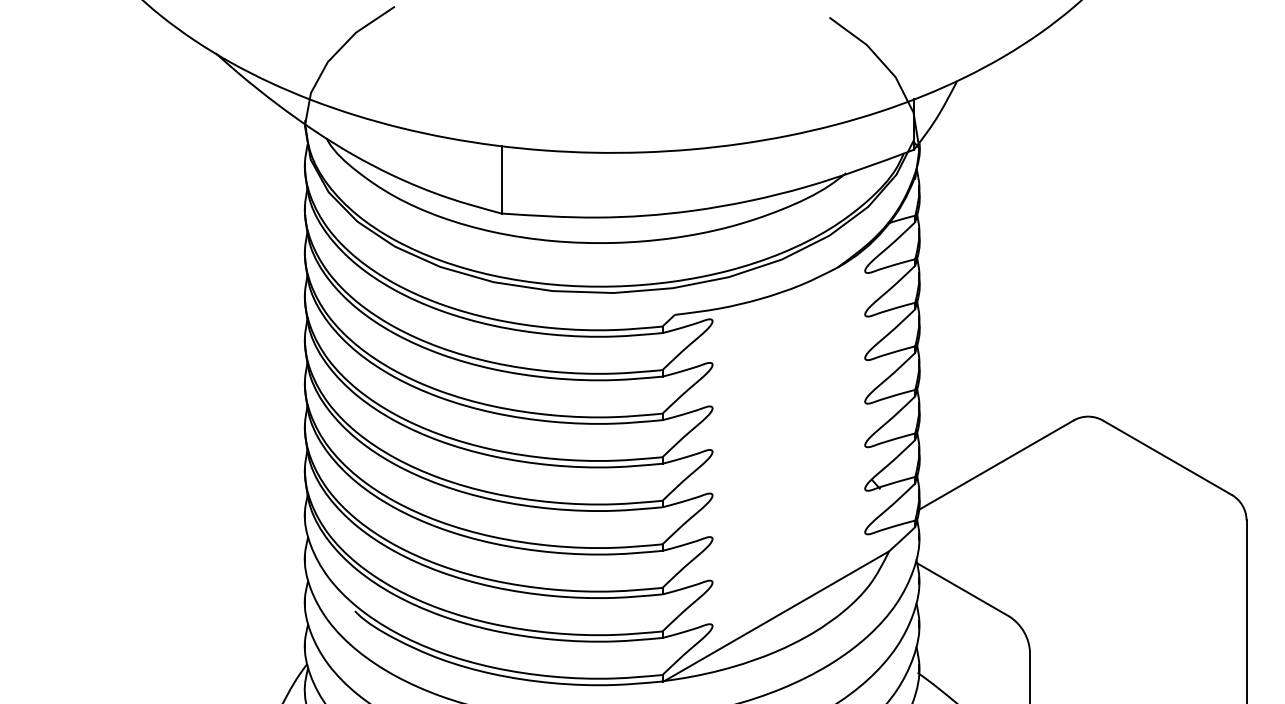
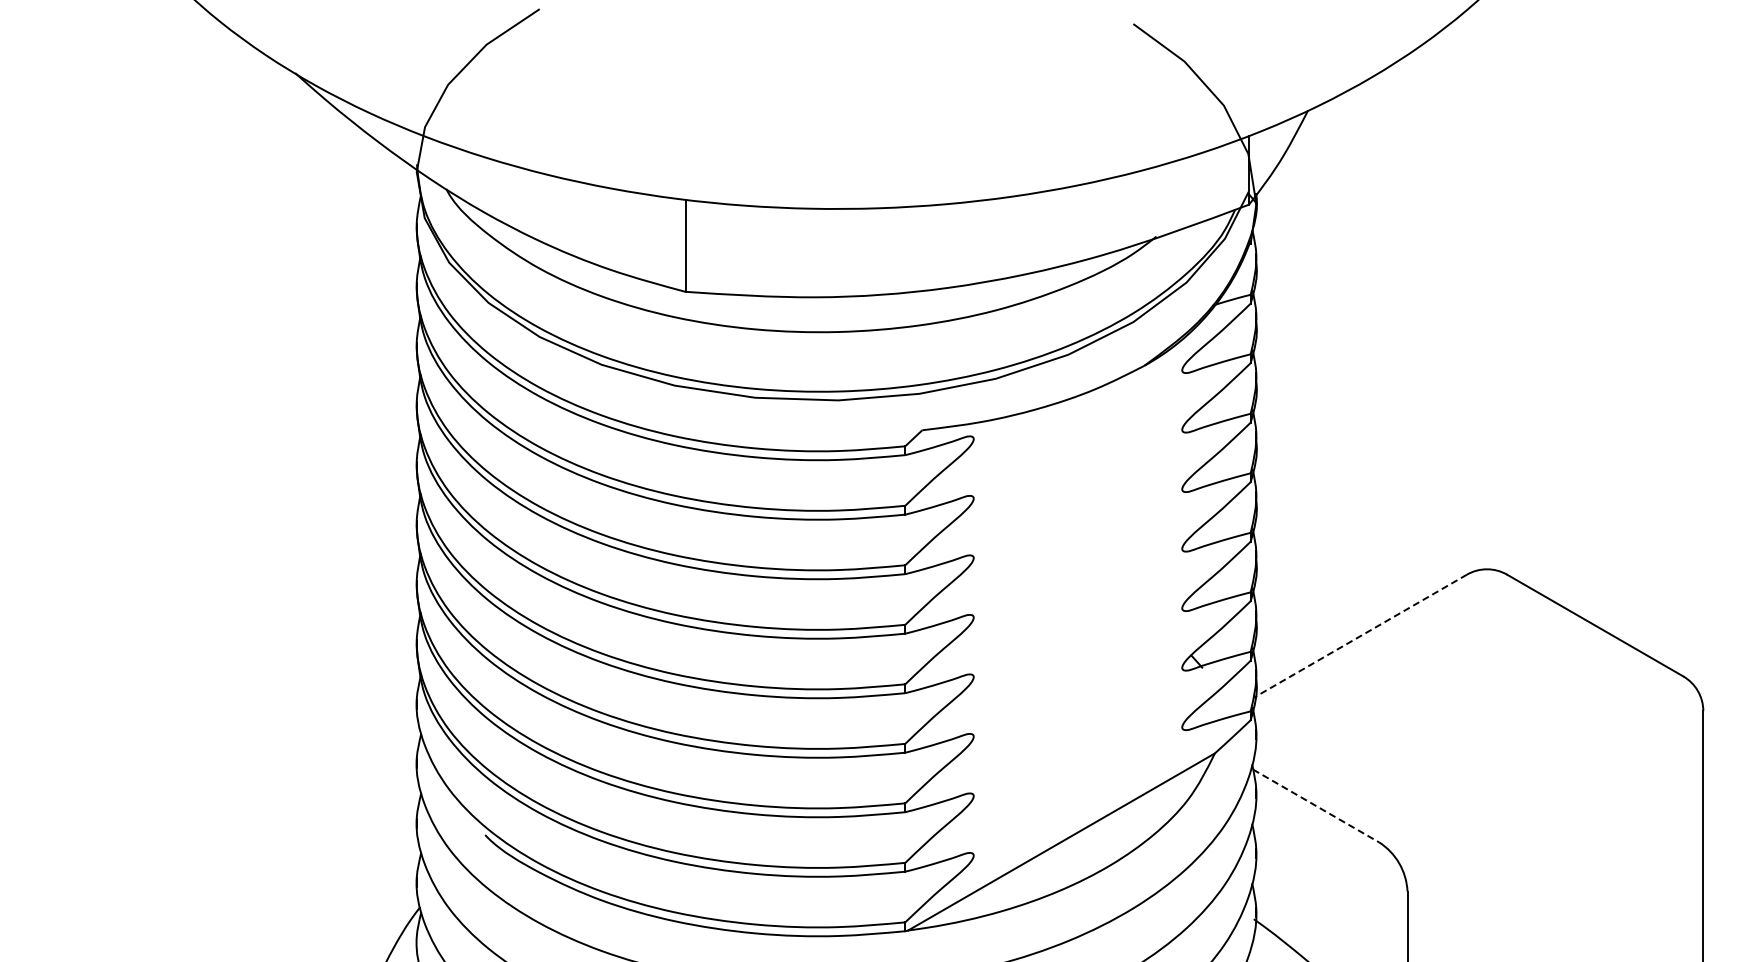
line: (994, 465) -> (1359, 636), solid -> dashed
line: (963, 589) -> (1316, 805), solid -> dashed

